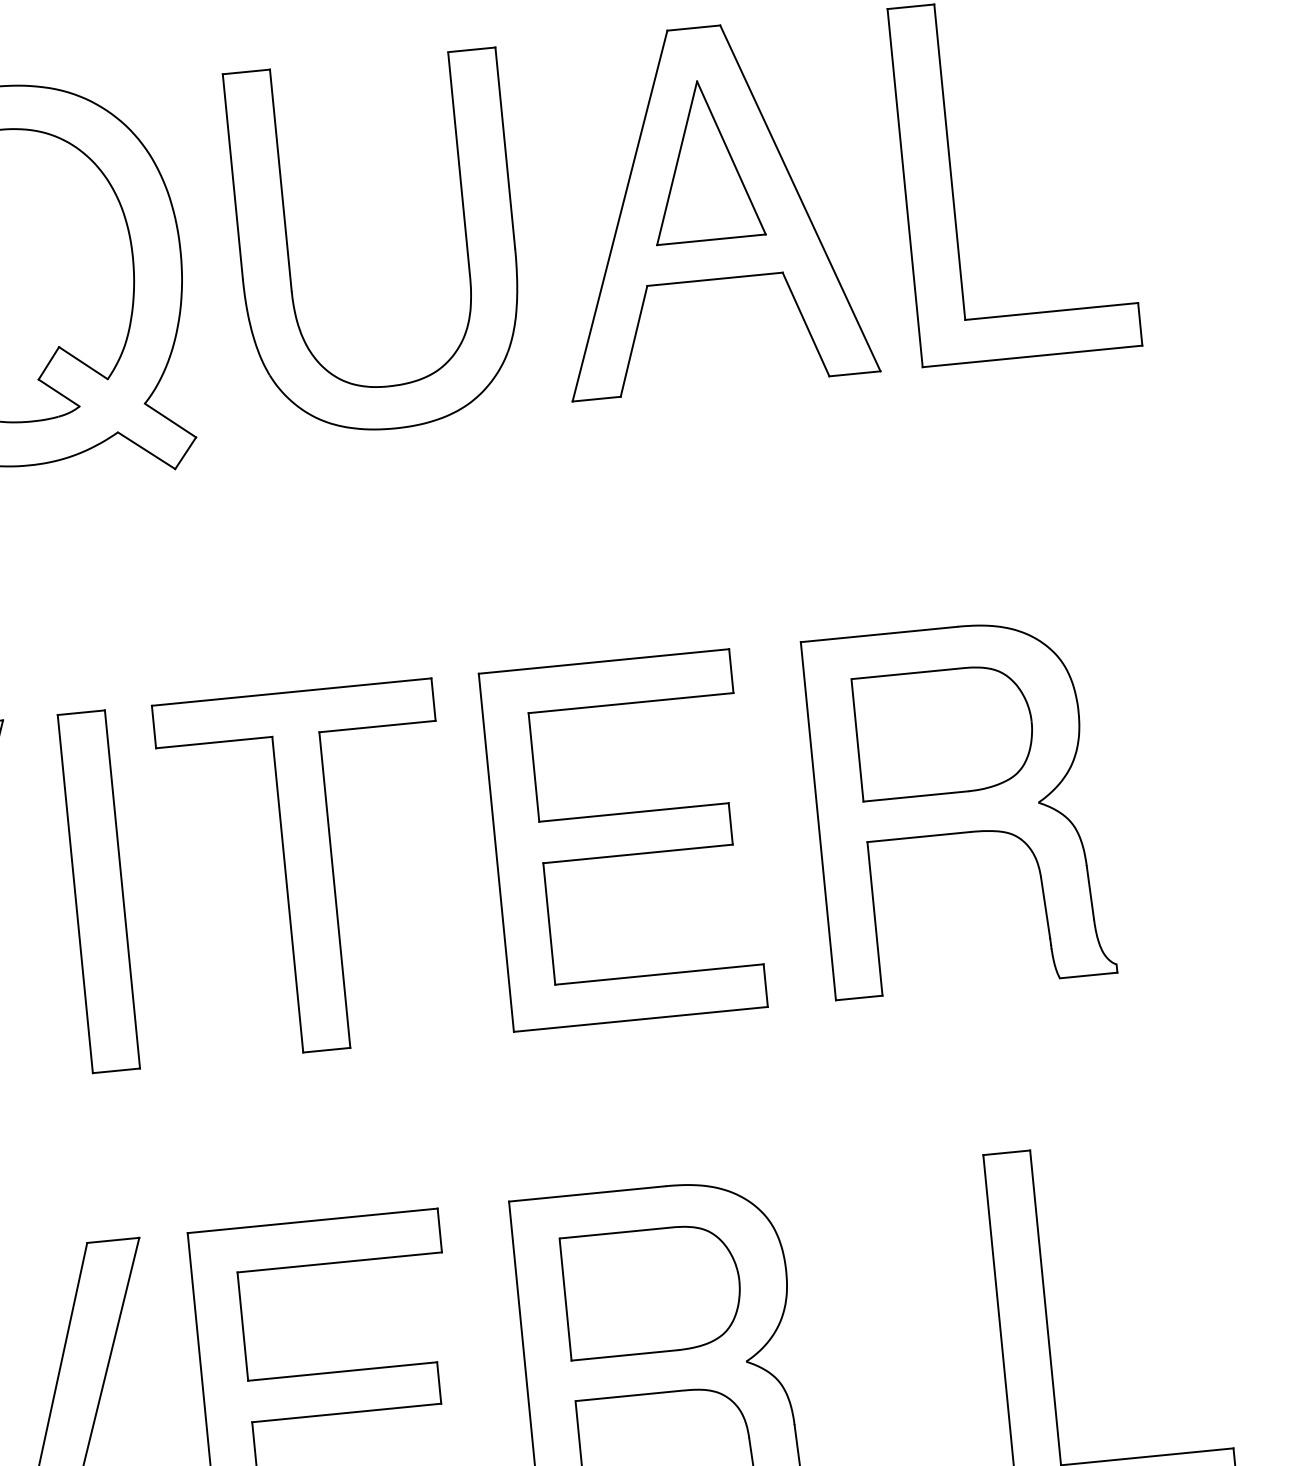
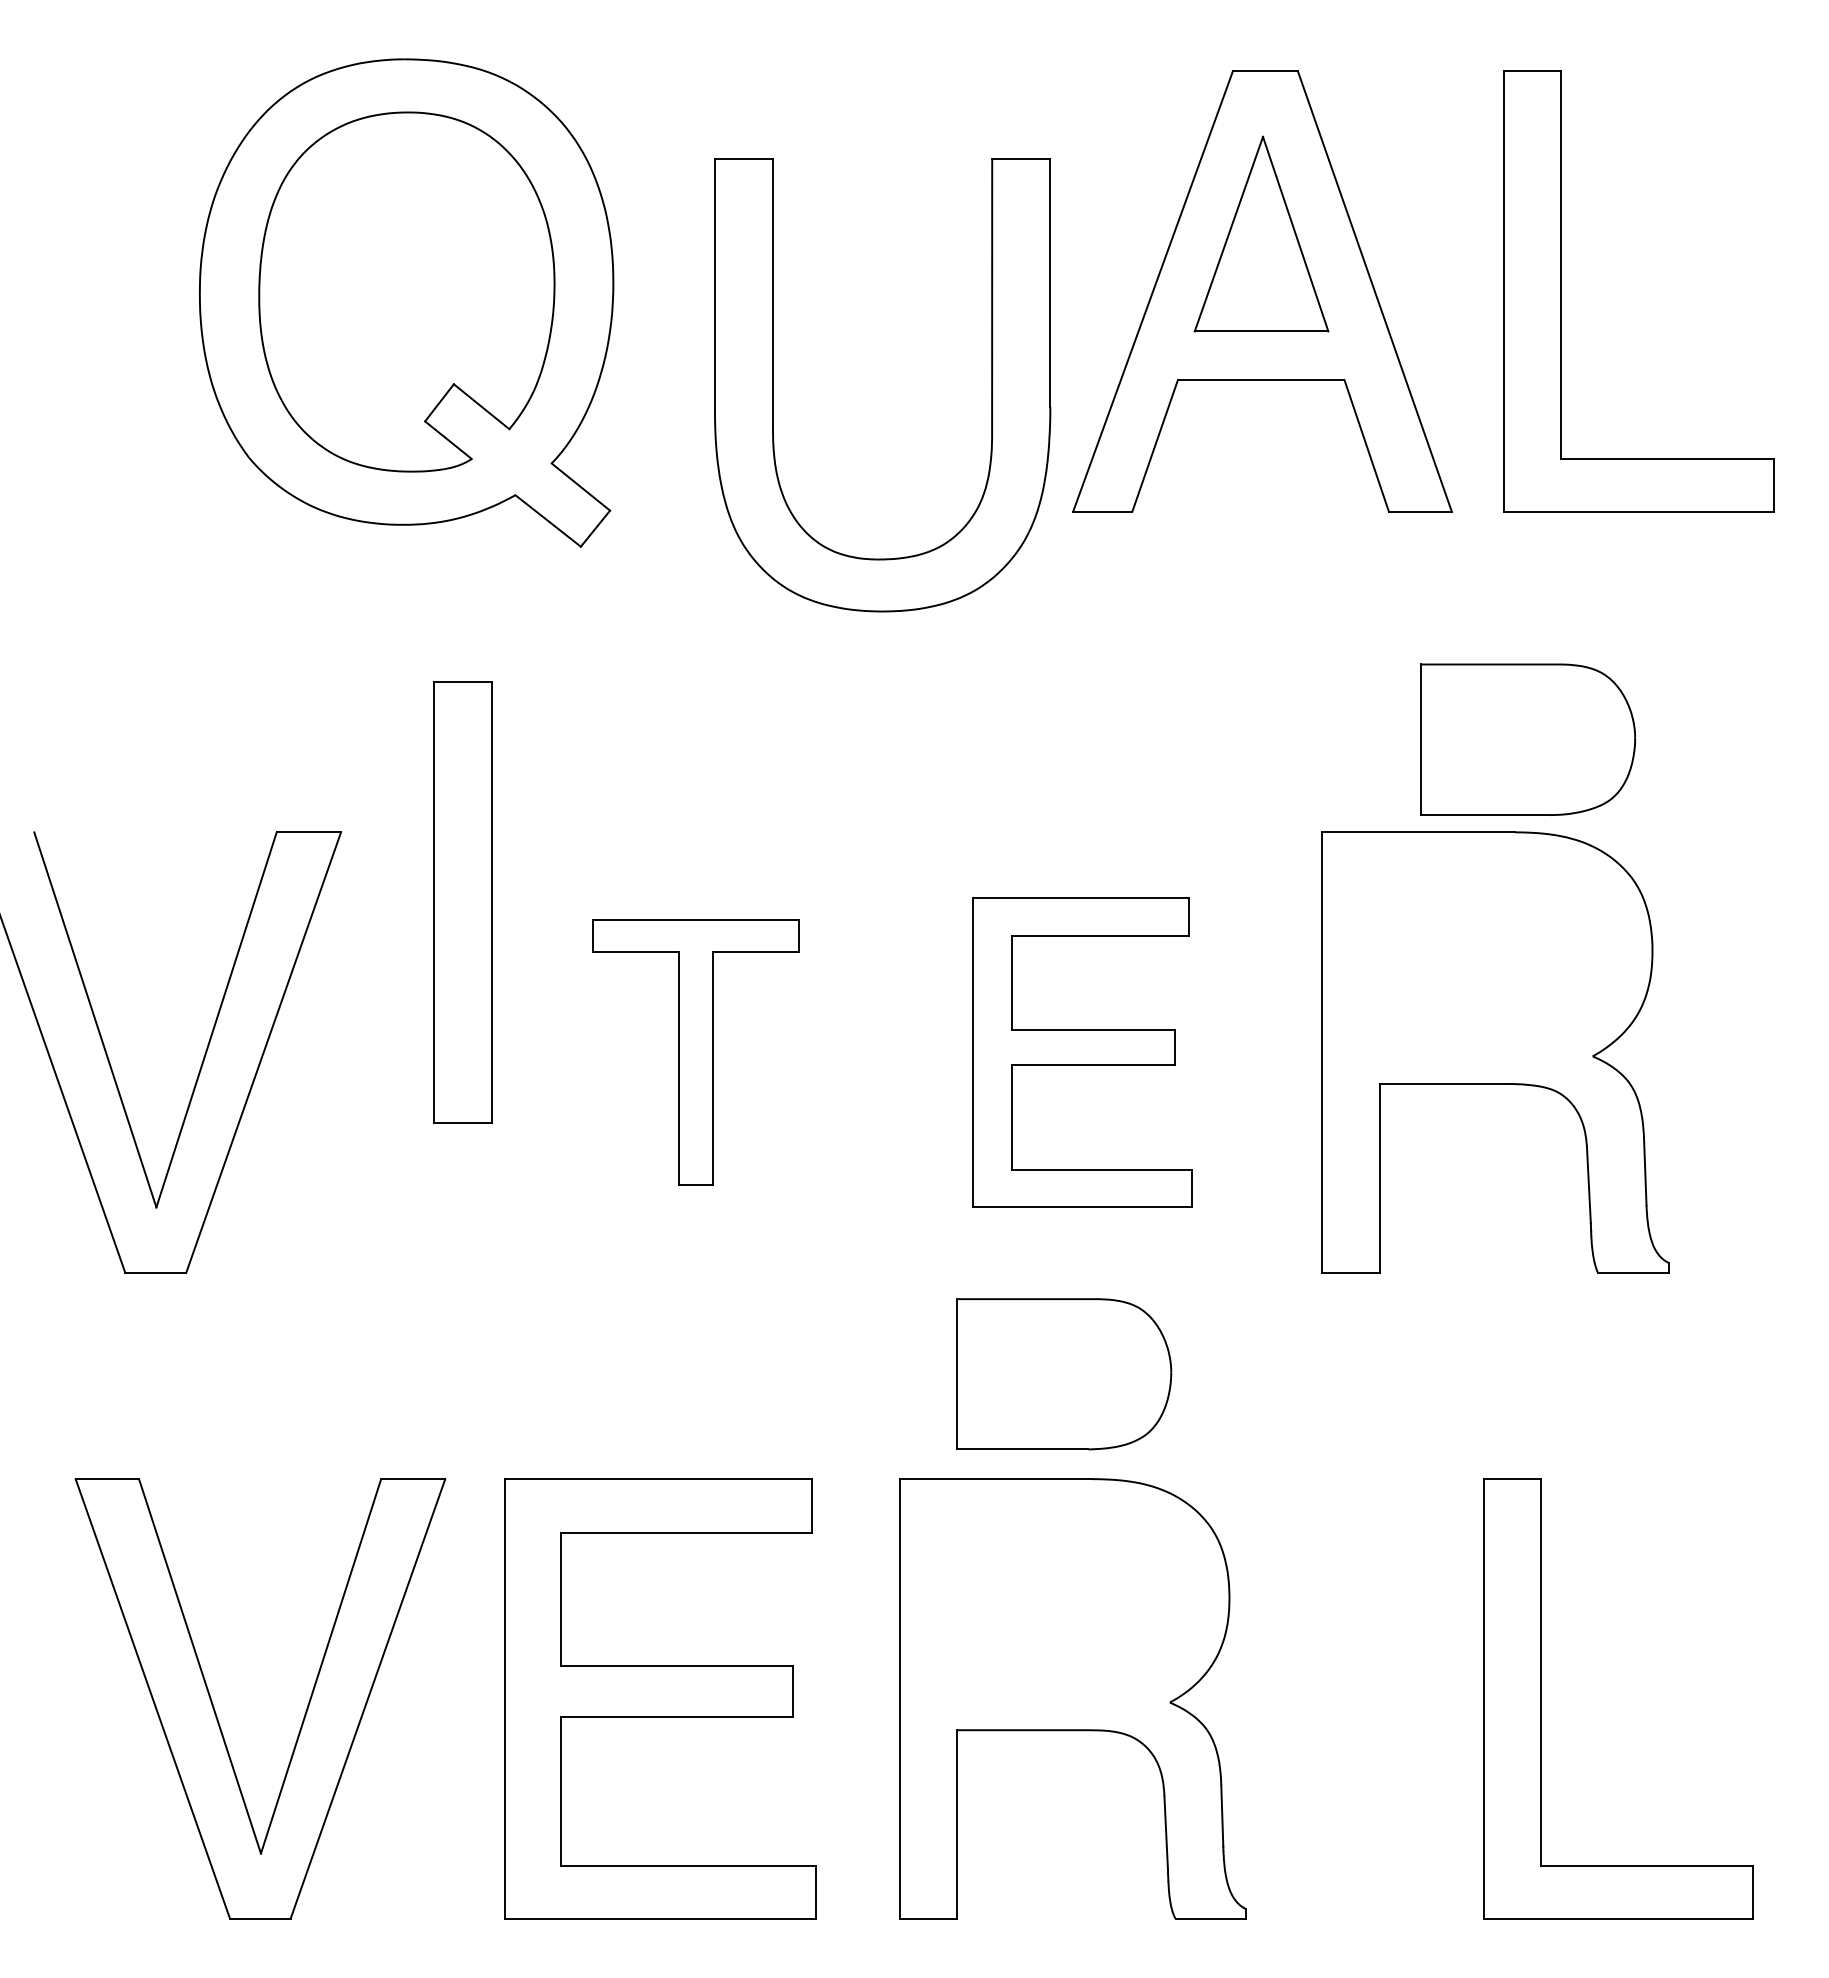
part: (288, 253) -> (773, 385), moved
part: (944, 731) -> (1527, 739), moved
part: (623, 840) -> (1082, 1052), size x0.7
part: (308, 871) -> (695, 1052), size x0.6
part: (98, 891) -> (462, 902), moved
part: (652, 1291) -> (1064, 1374), moved

